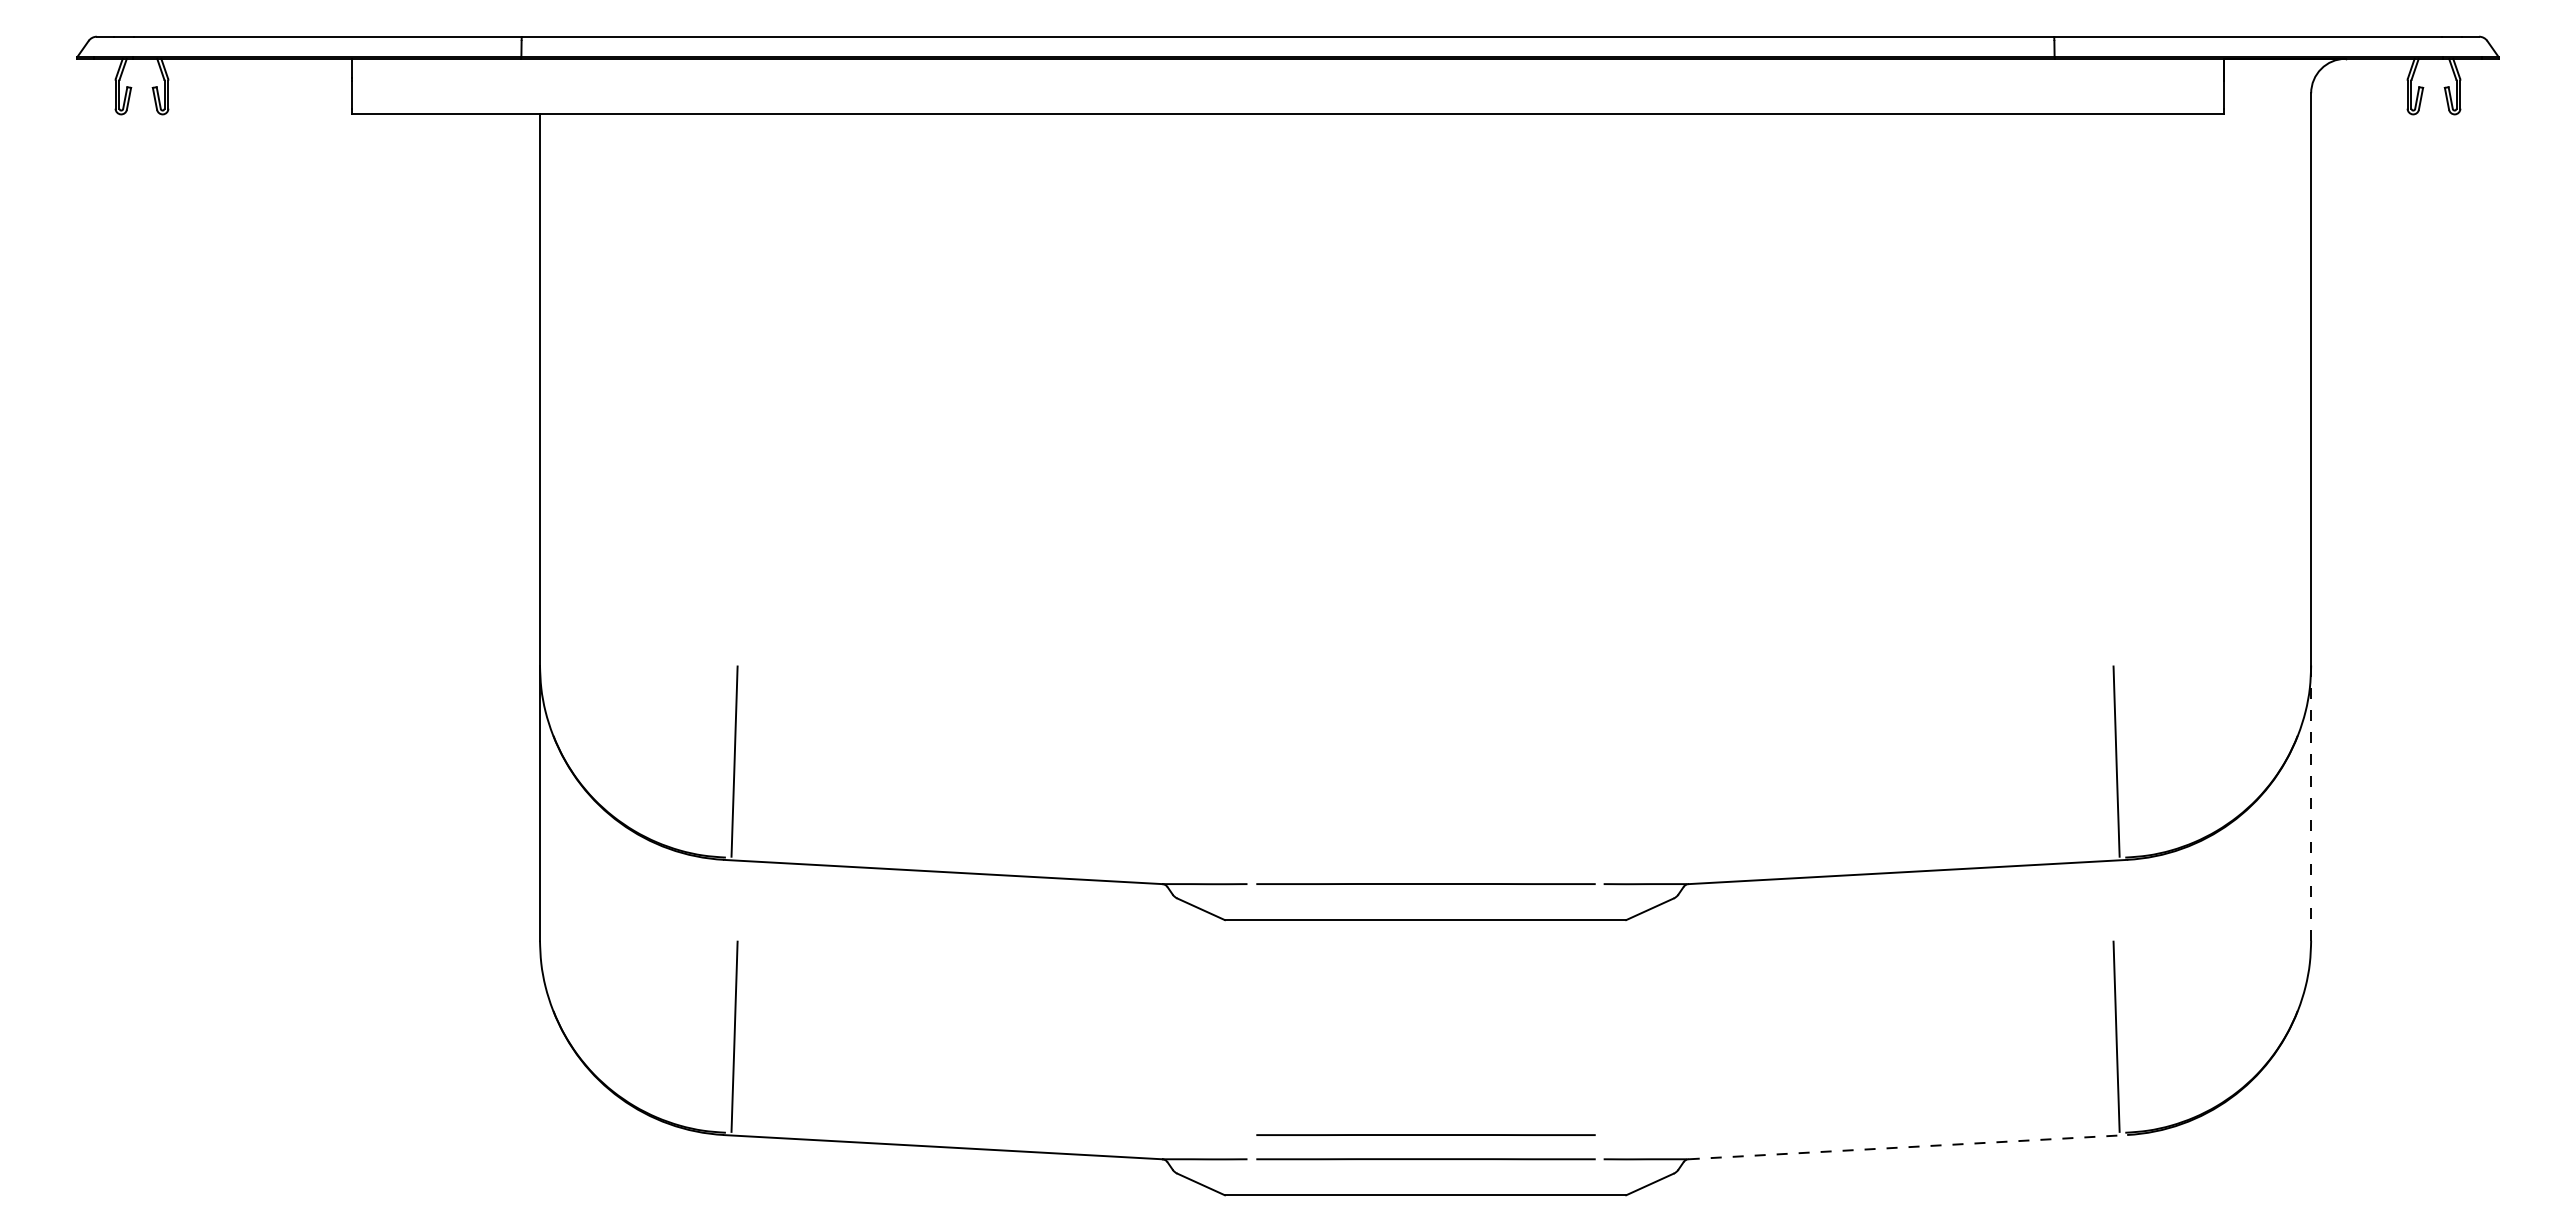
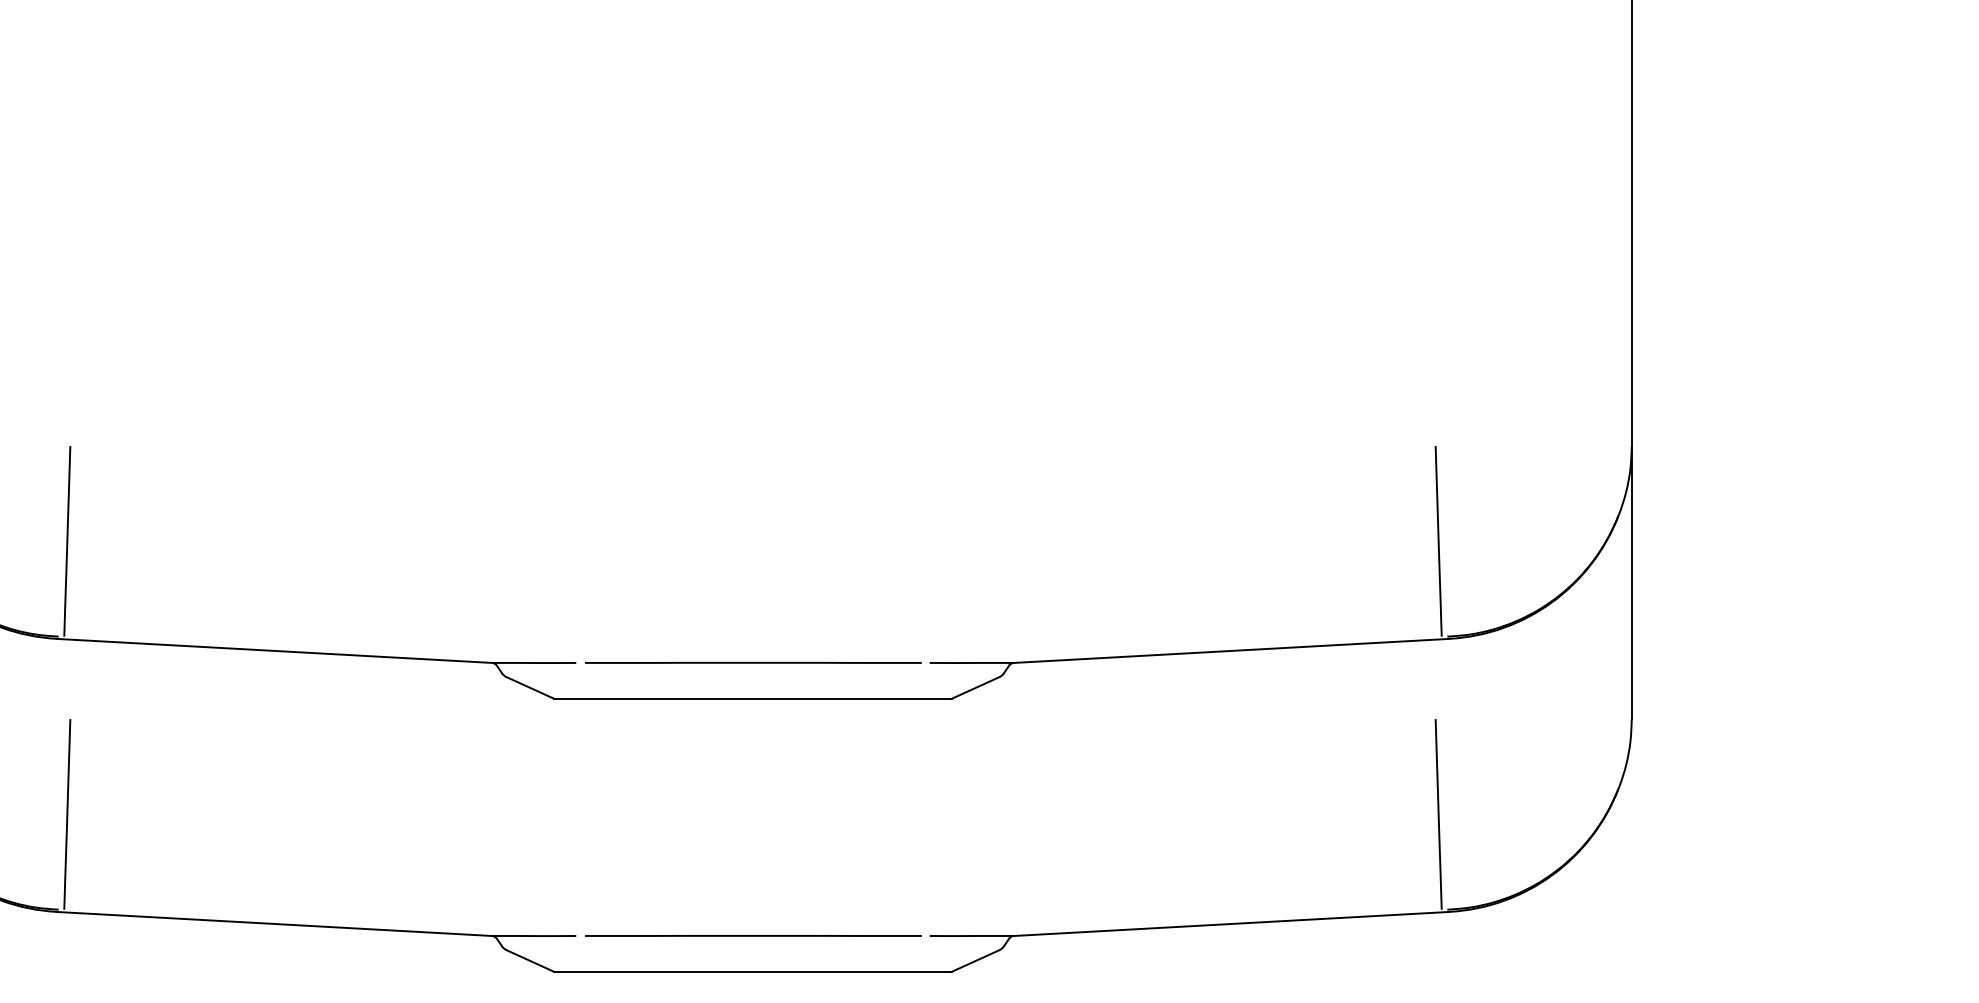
line: (2311, 803) -> (1632, 582), dashed -> solid
line: (1425, 1134) -> (752, 911), removed
line: (1907, 1147) -> (1231, 924), dashed -> solid

